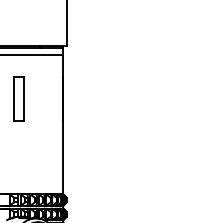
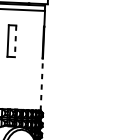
line: (24, 99) -> (15, 41), solid -> dashed
line: (63, 157) -> (42, 84), solid -> dashed

